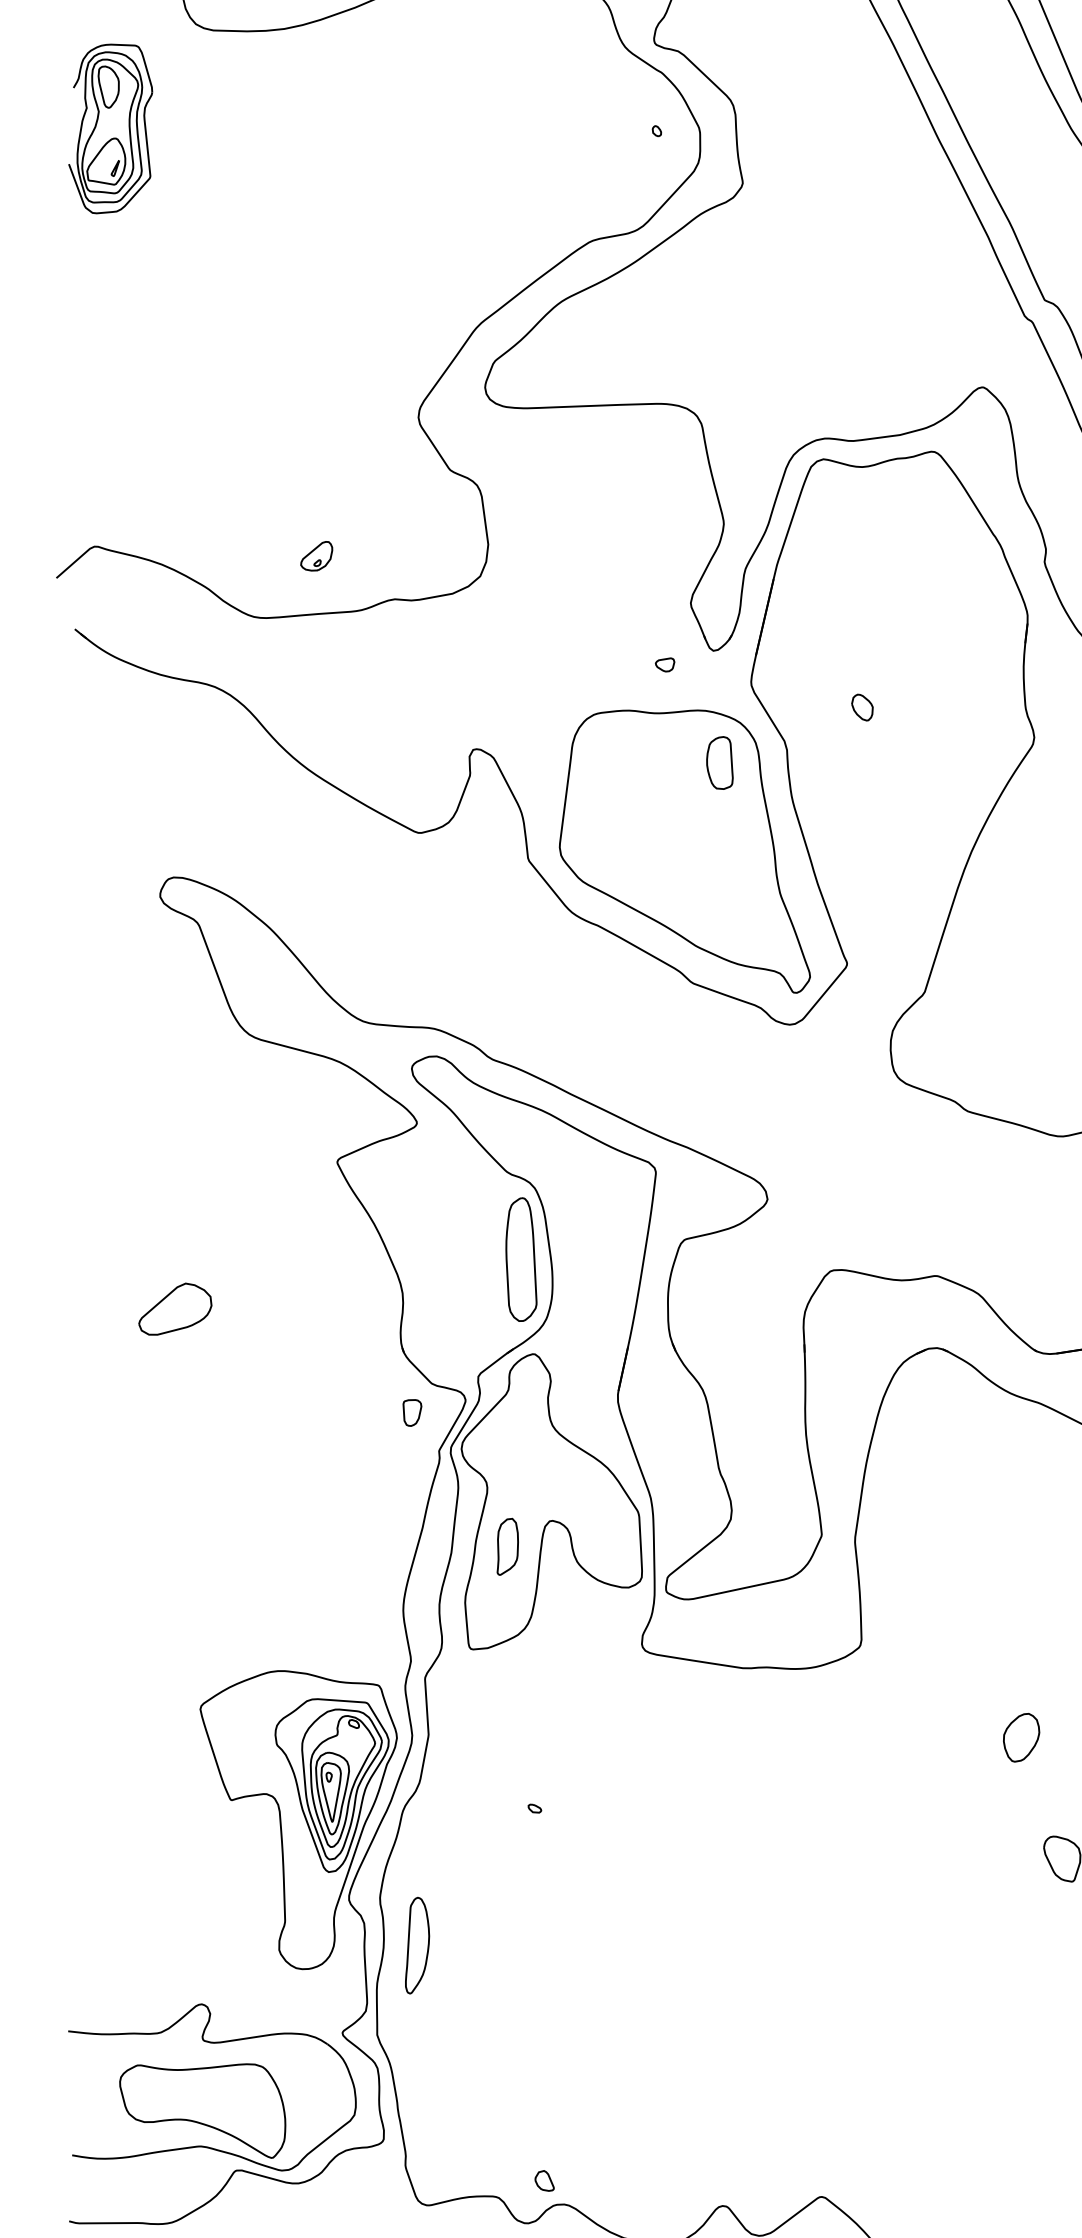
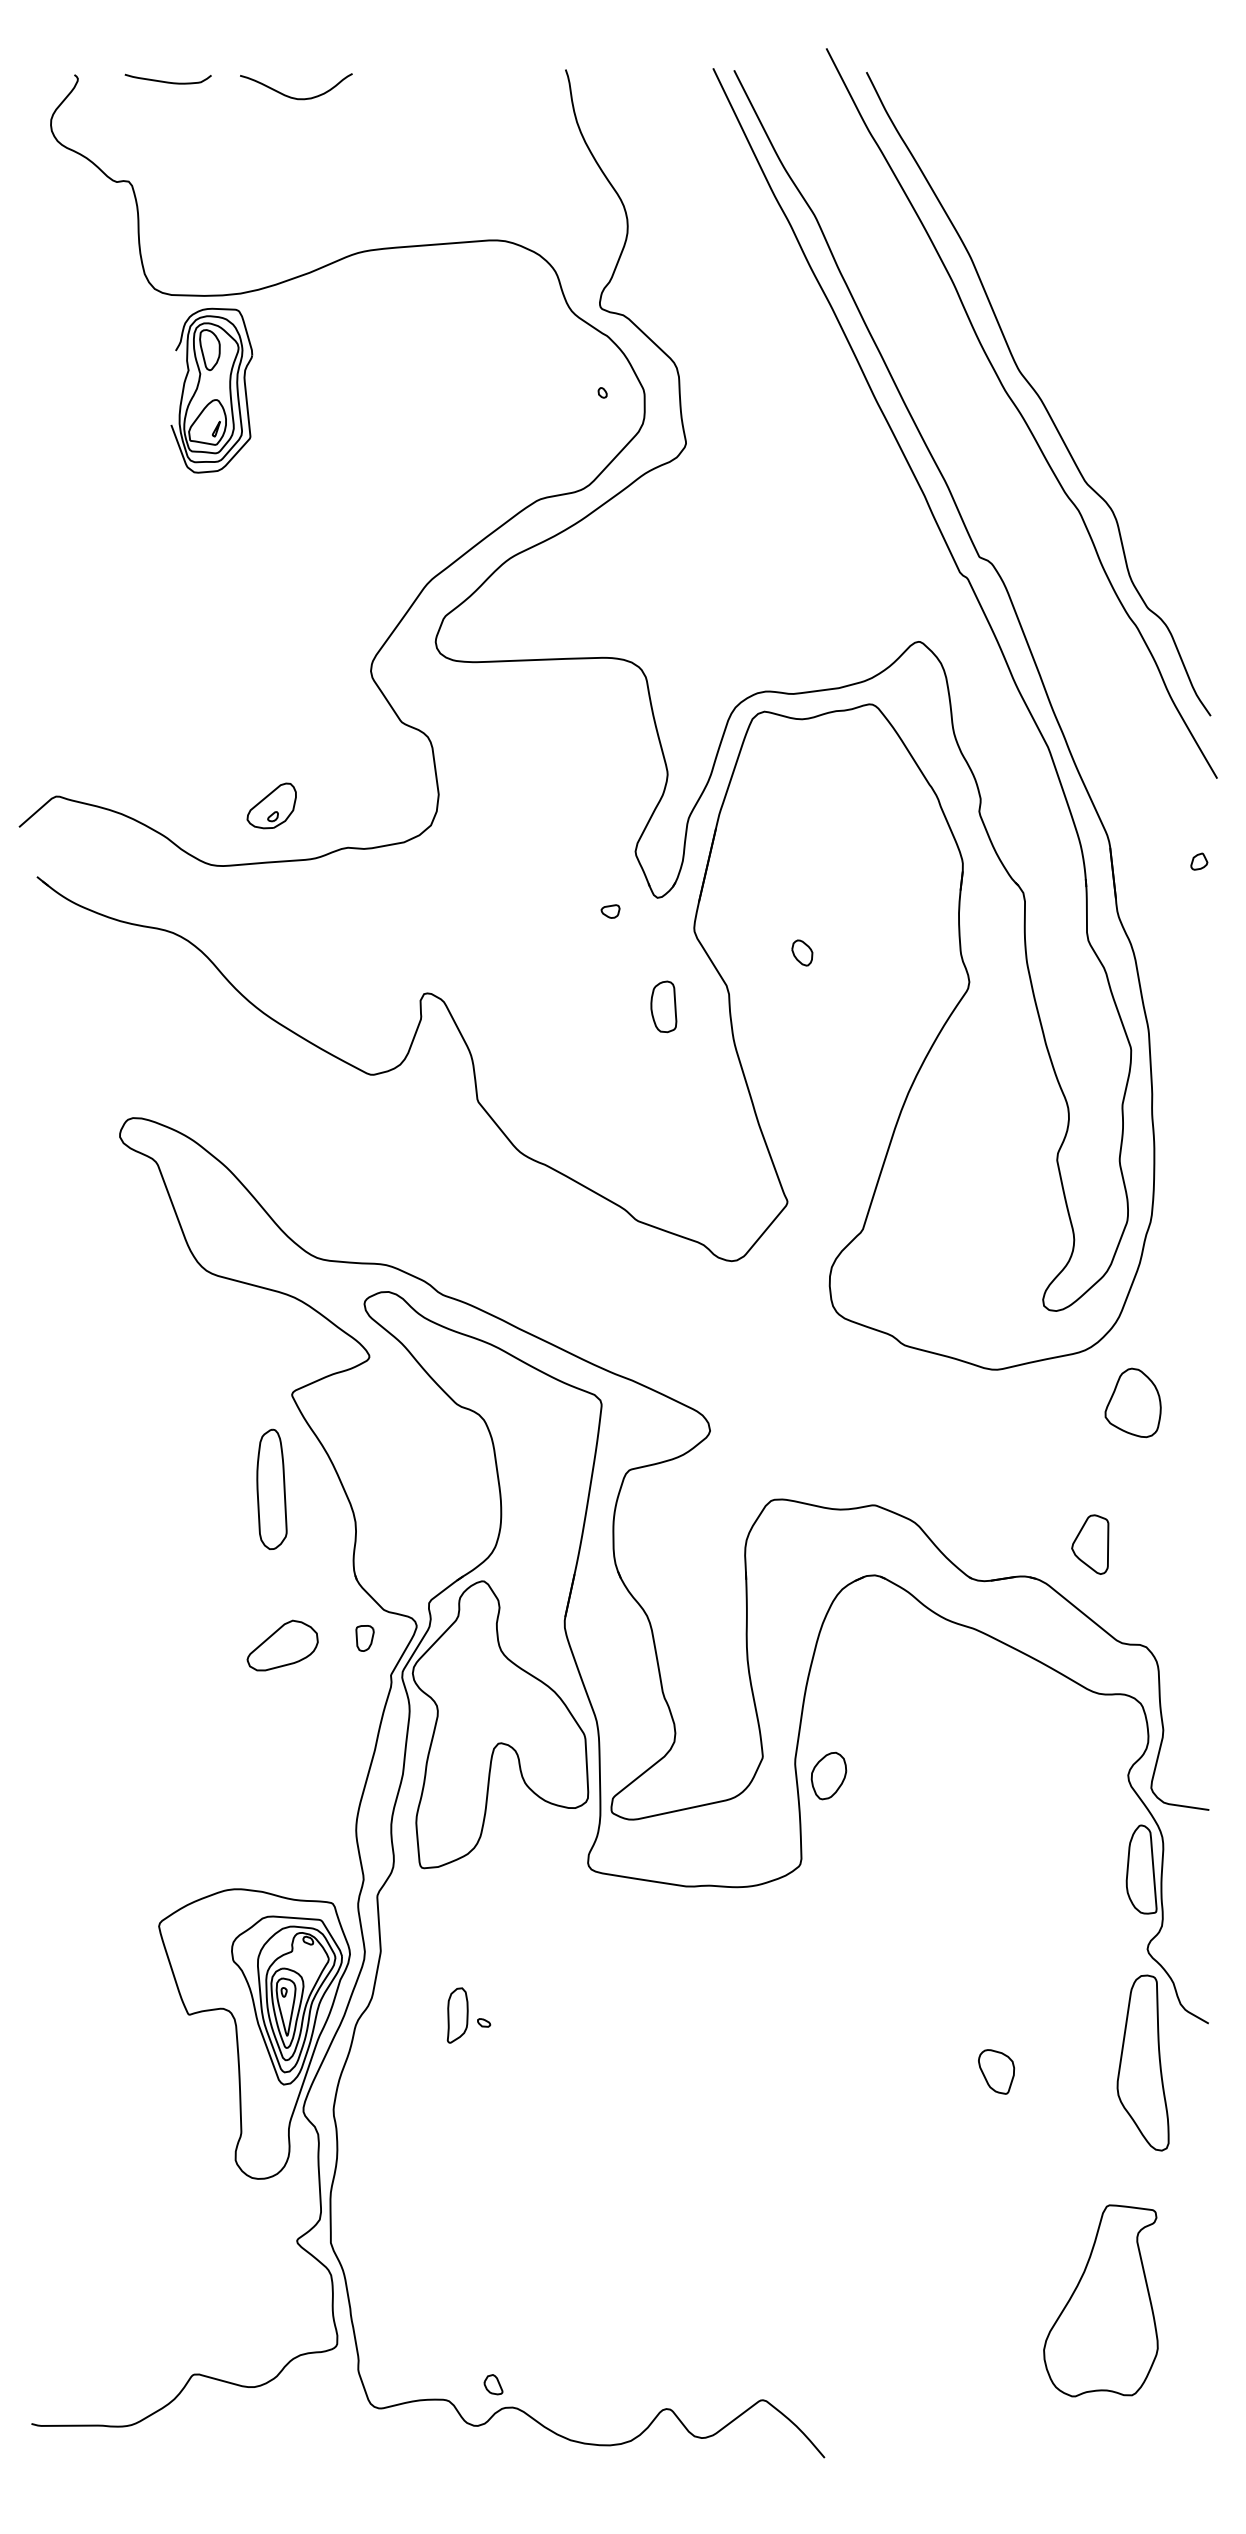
part: (110, 128) -> (211, 390), moved
part: (317, 555) -> (272, 805), size x1.6
part: (684, 851) -> (629, 1092), removed
part: (520, 1258) -> (271, 1488), moved
part: (175, 1309) -> (282, 1645), moved
part: (507, 1546) -> (457, 2015), moved
part: (1021, 1737) -> (828, 1775), moved
part: (417, 1945) -> (369, 2155), removed
part: (212, 2087) -> (170, 2293), removed

